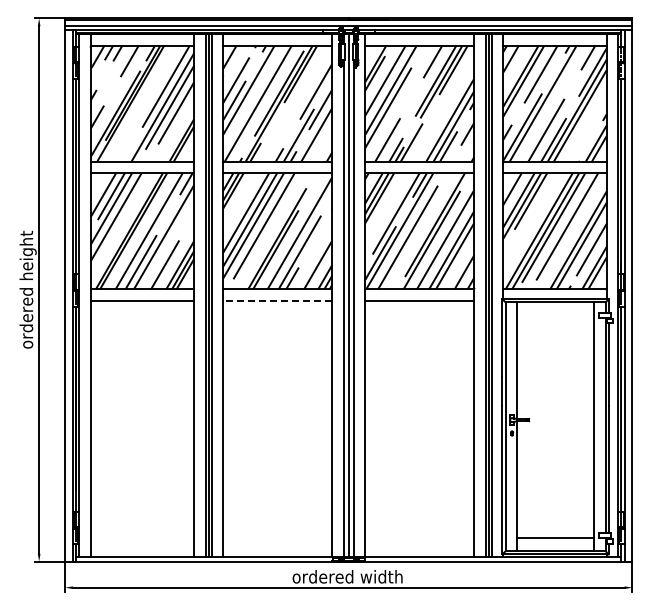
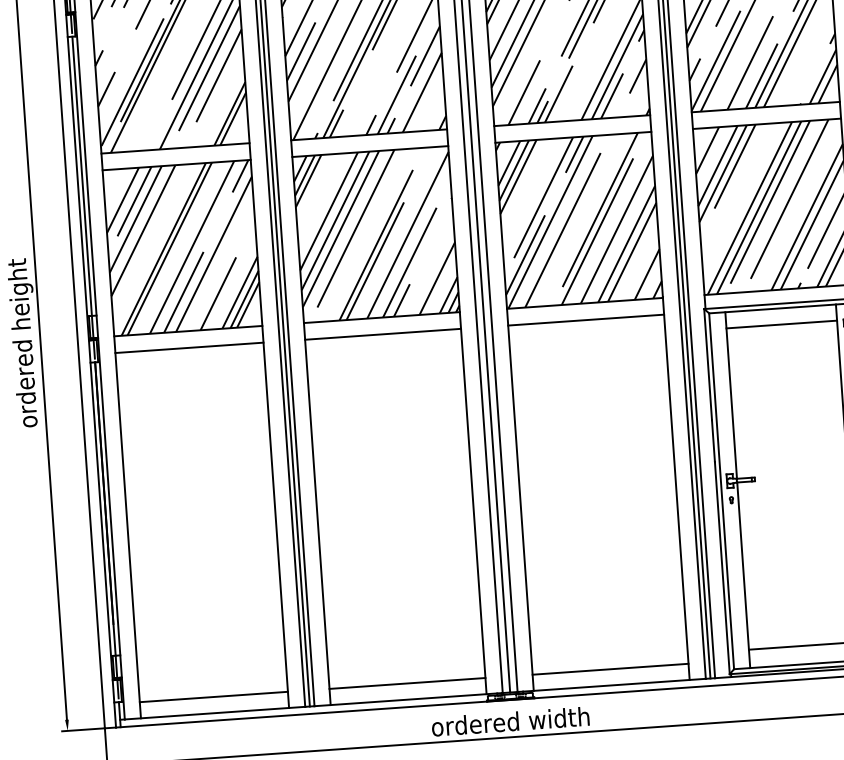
line: (277, 301) -> (382, 334), dashed -> solid
line: (555, 313) -> (781, 324), added
line: (142, 545) -> (213, 697), added
line: (277, 545) -> (407, 683), added
line: (419, 545) -> (610, 669), added

